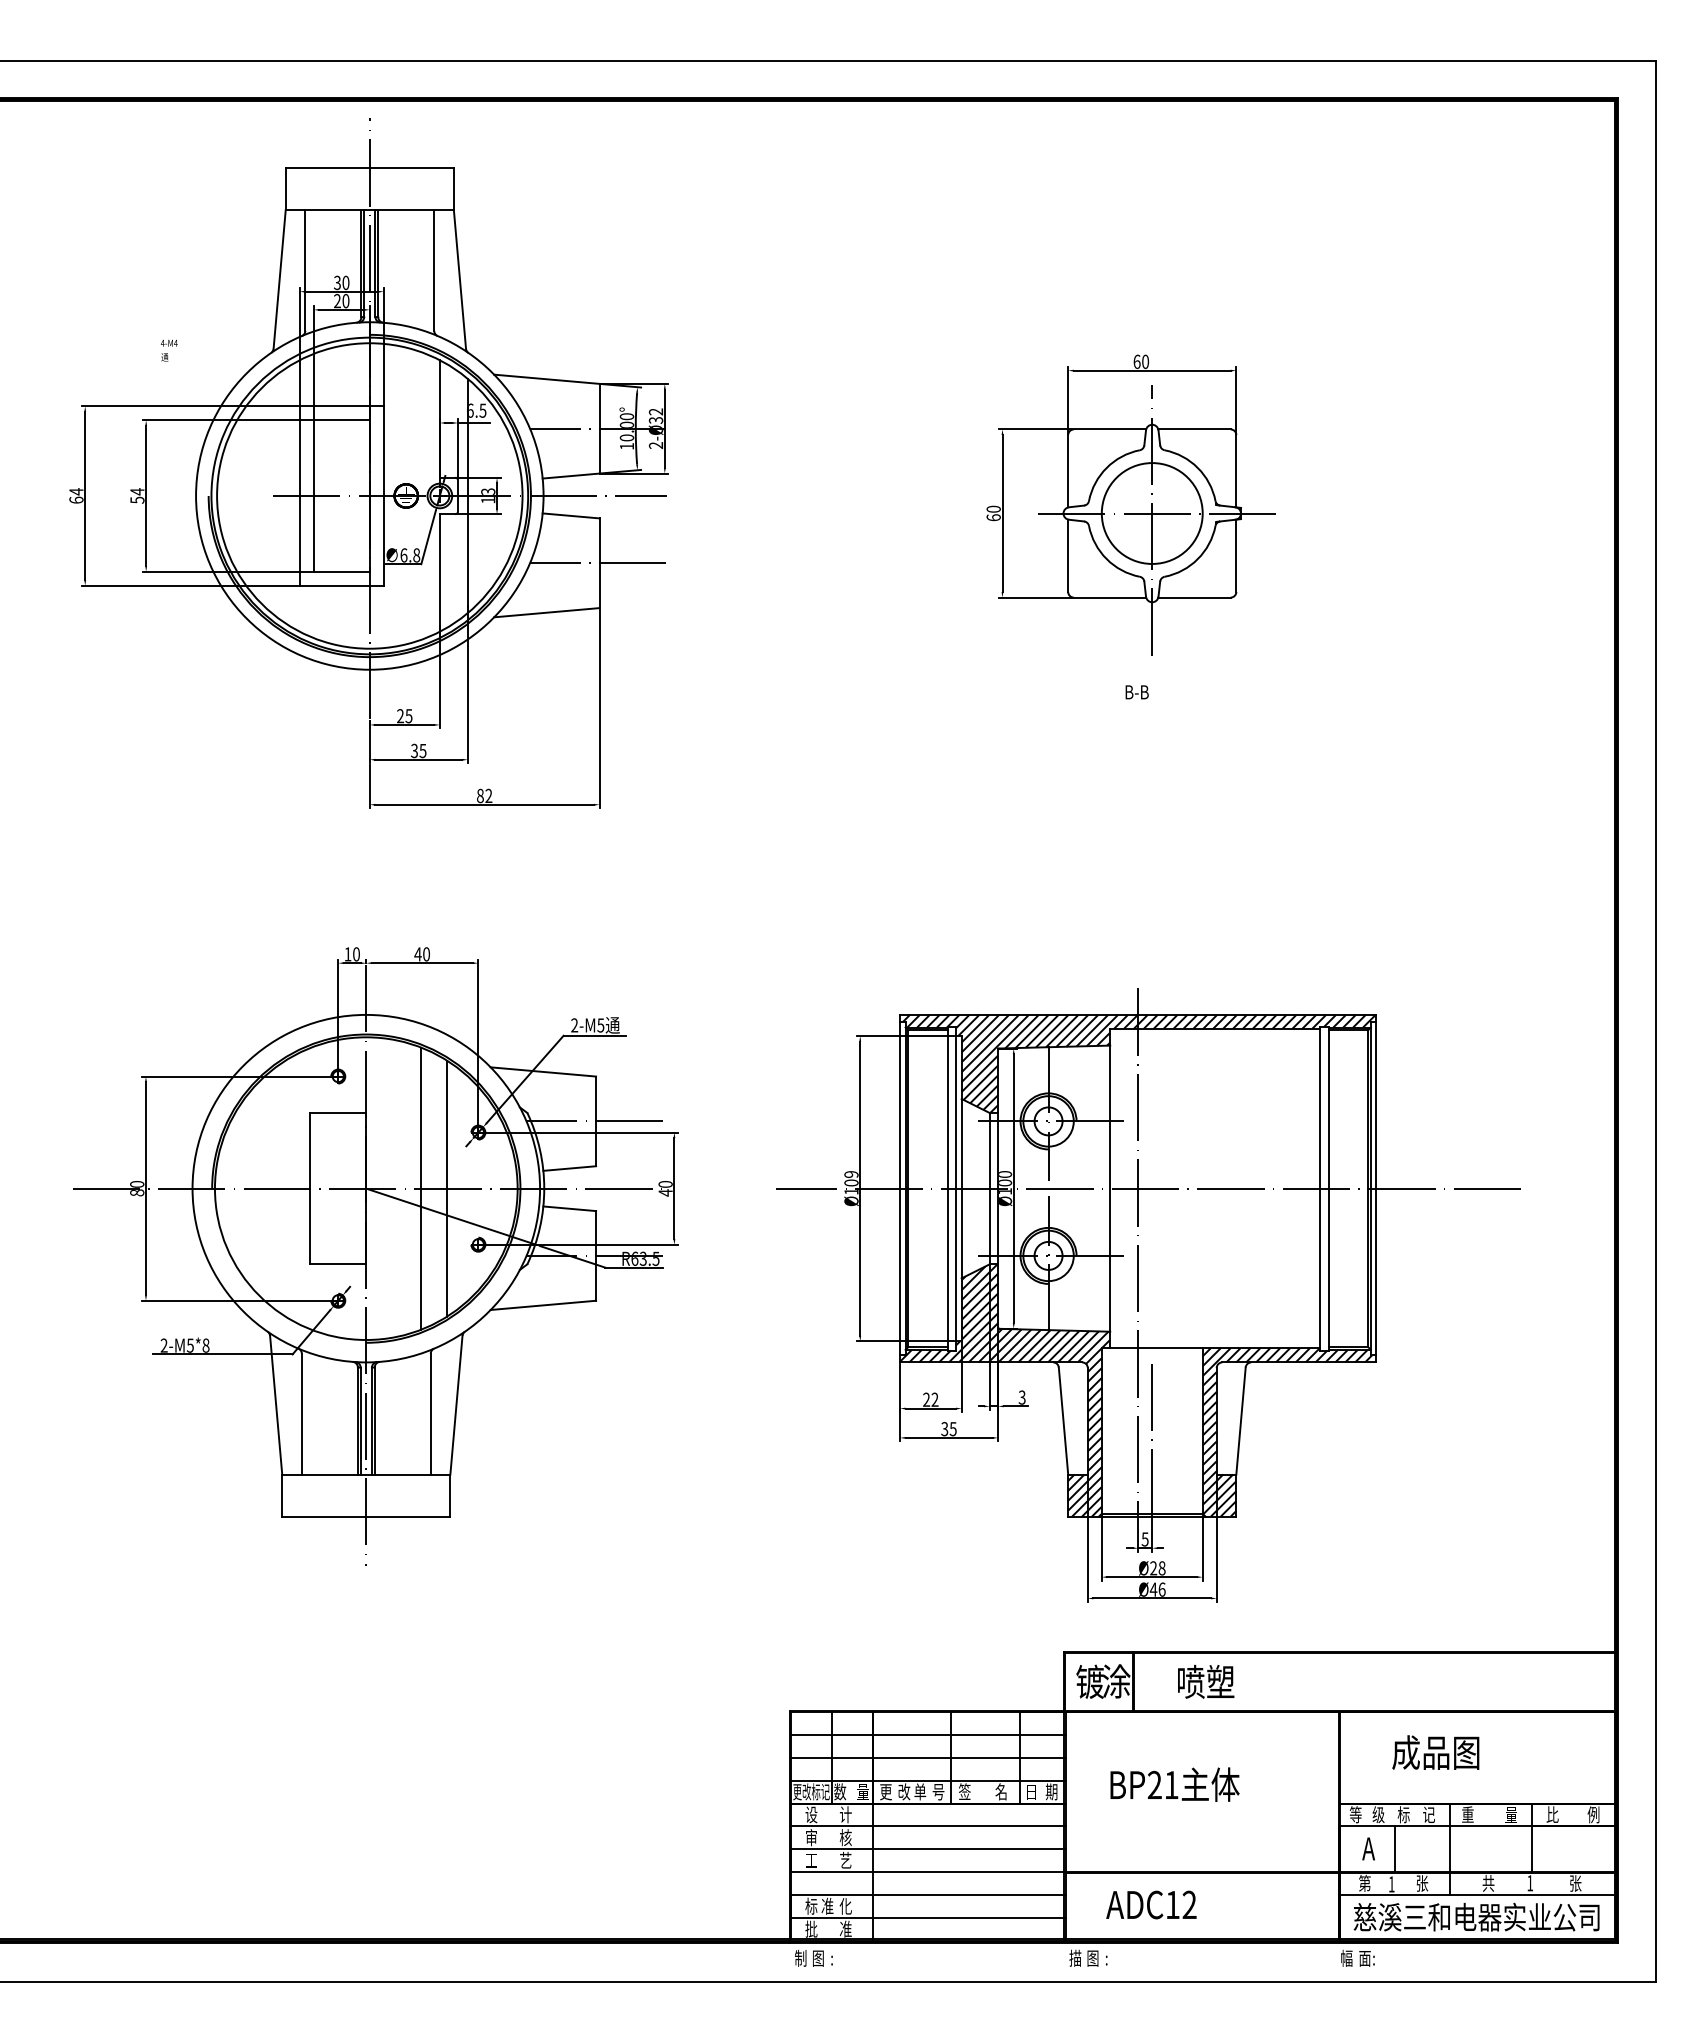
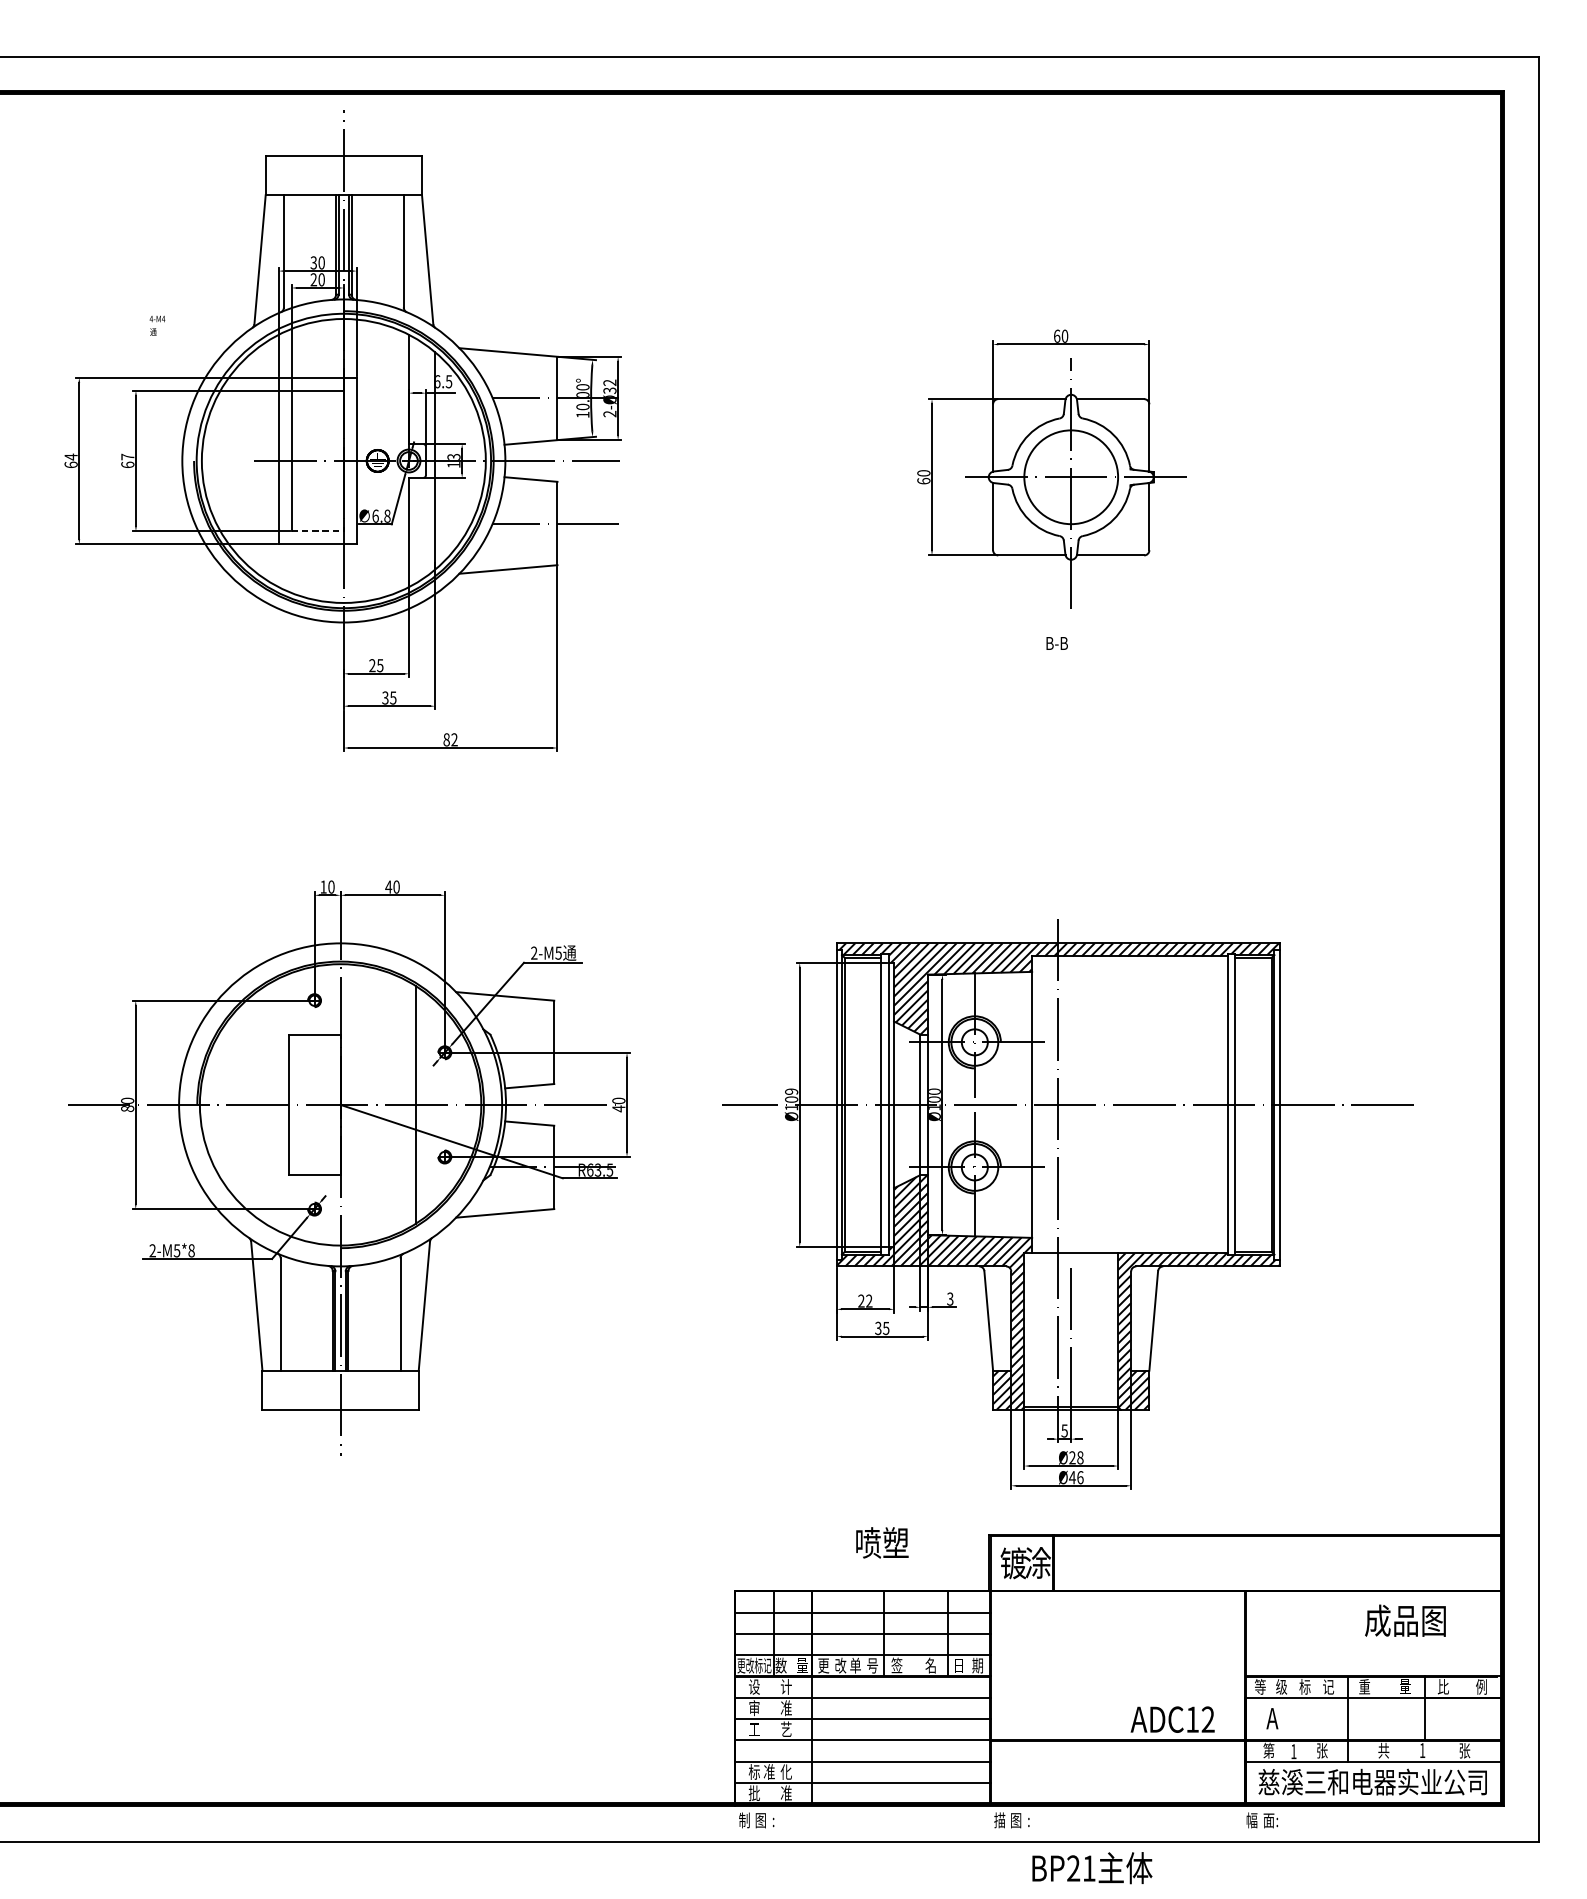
text: (137, 495) -> (127, 460), 54 -> 67
line: (342, 571) -> (318, 531), solid -> dashed
line: (594, 1121) -> (552, 1042), removed
line: (421, 1188) -> (391, 1104), removed
text: (1206, 1681) -> (882, 1542), moved
text: (1435, 1752) -> (1405, 1620), moved
text: (1174, 1784) -> (1091, 1867), moved
text: (845, 1837) -> (786, 1708), 核 -> 准
line: (1395, 1849) -> (1297, 1719), removed
text: (1151, 1904) -> (1172, 1719), moved

